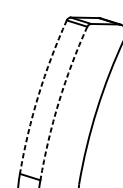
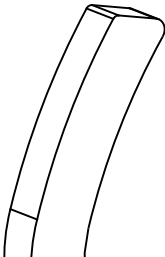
arc: (38, 95) -> (42, 106), dashed -> solid
arc: (58, 101) -> (68, 116), dashed -> solid

